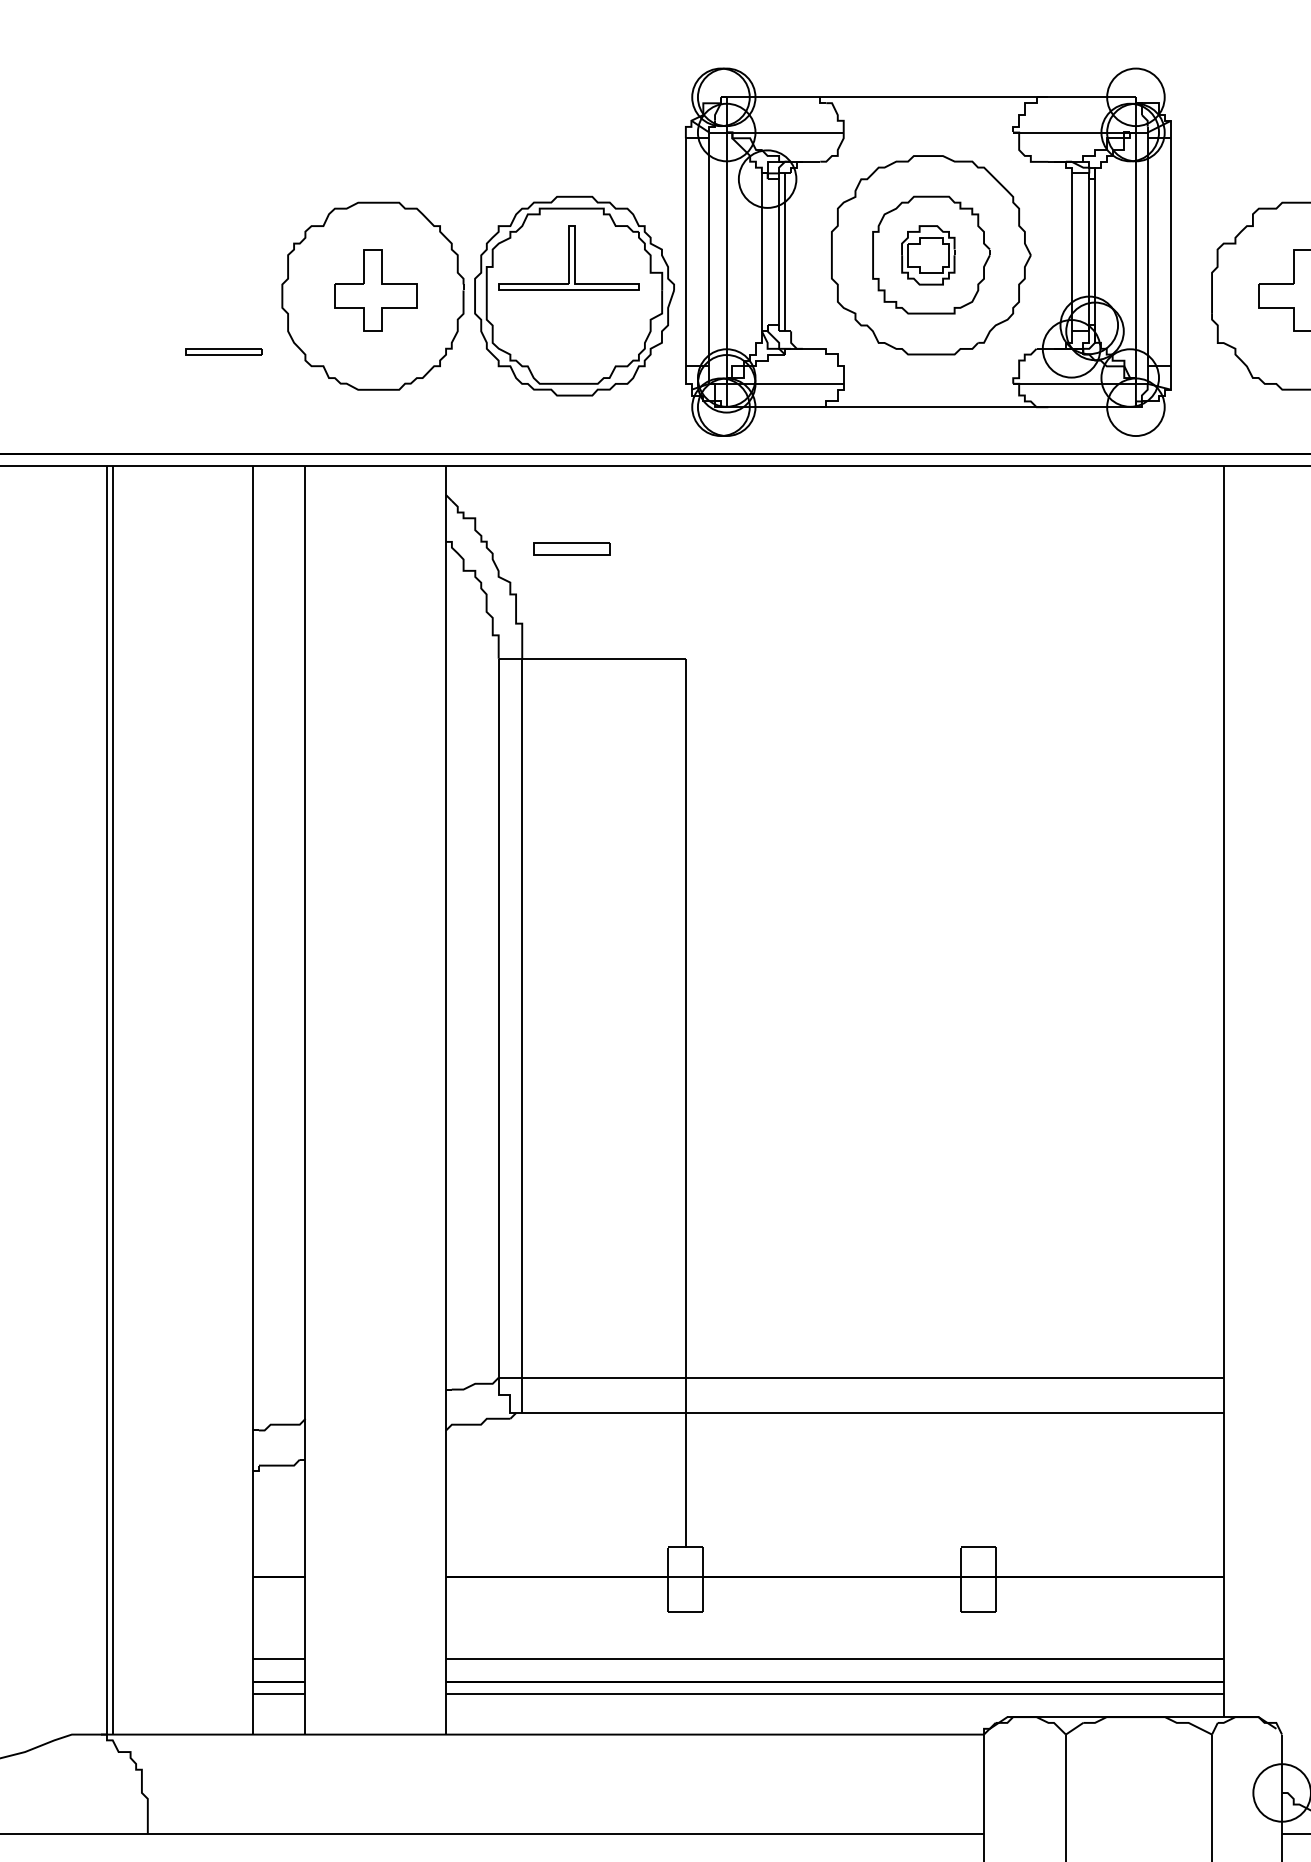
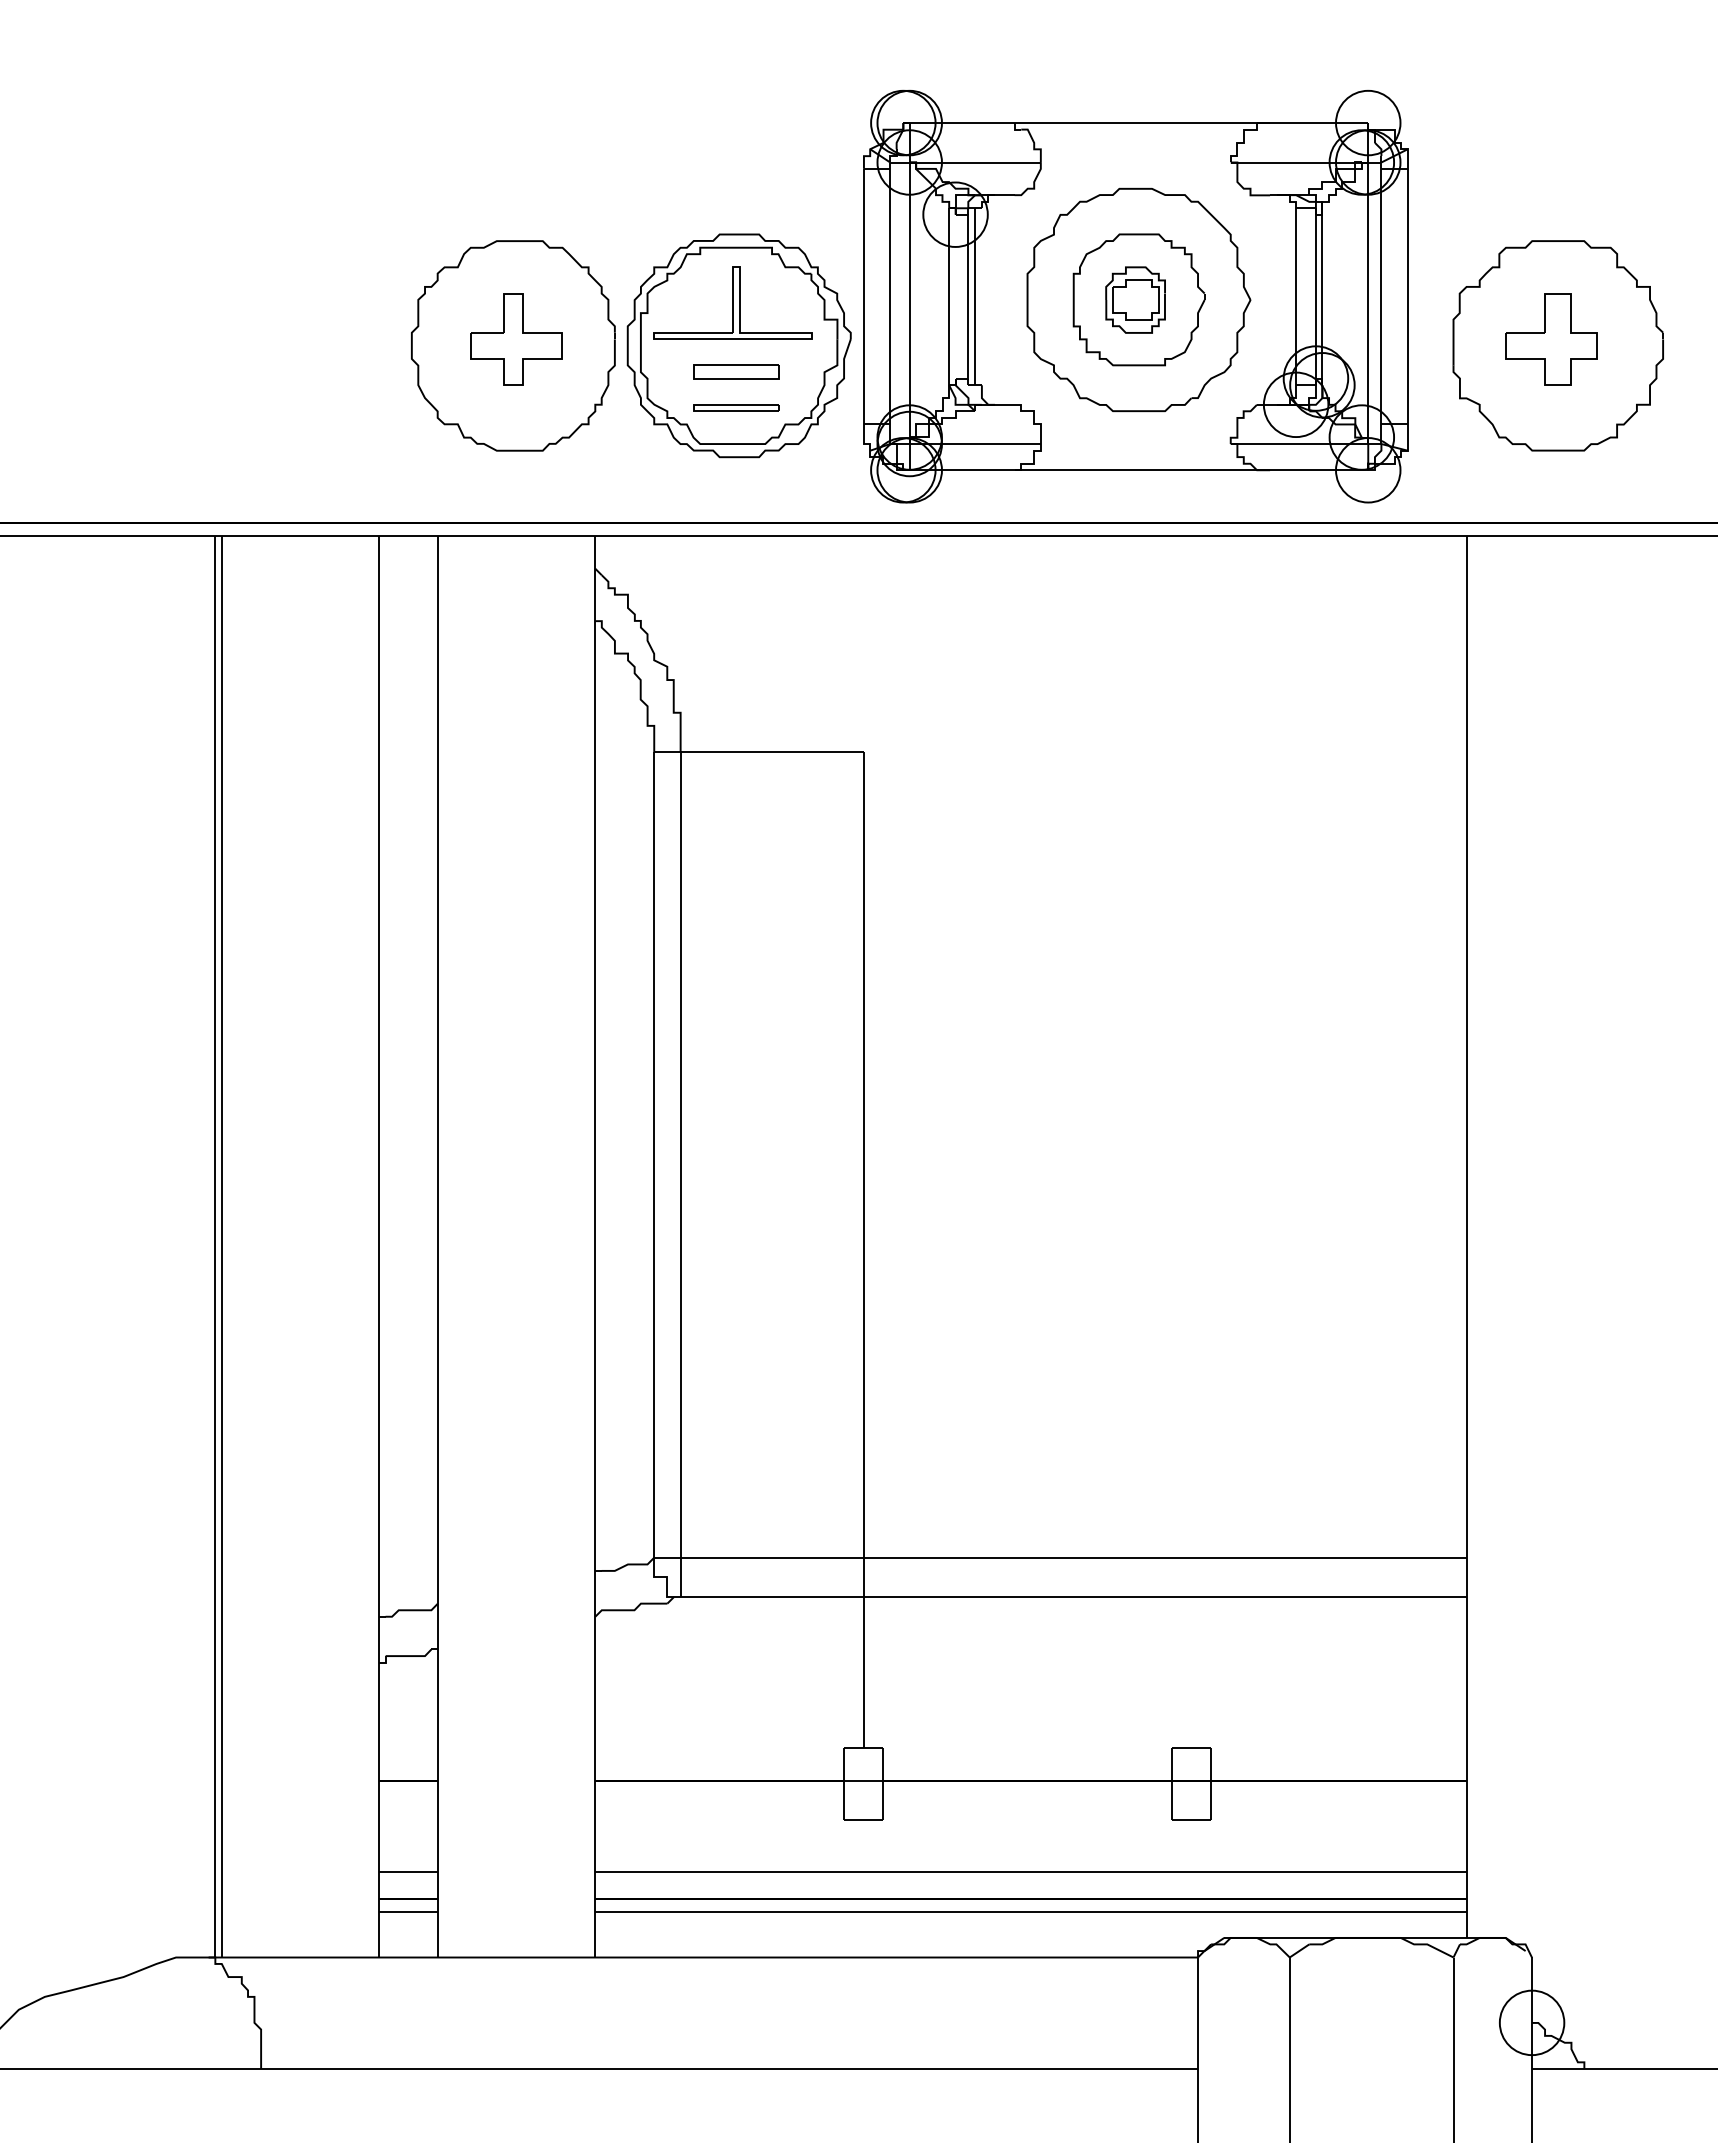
part: (224, 351) -> (736, 407), moved
part: (572, 548) -> (736, 371), moved

